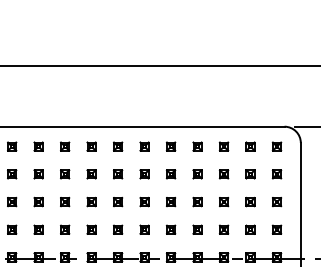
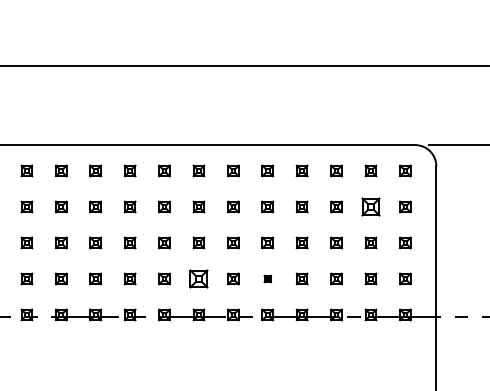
part: (250, 173) -> (370, 206), size x1.6
part: (117, 229) -> (198, 278), size x1.6
part: (170, 229) -> (267, 278), size x0.6

